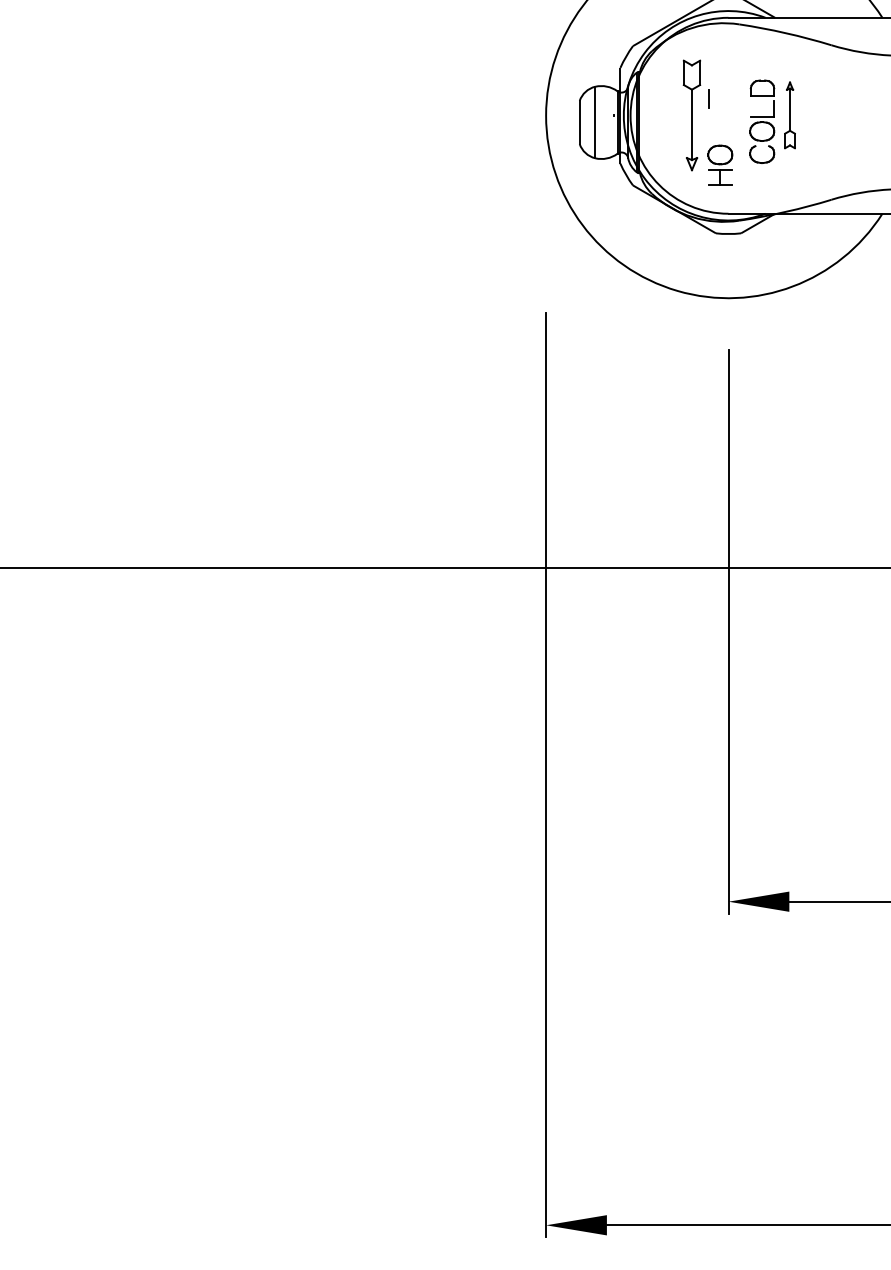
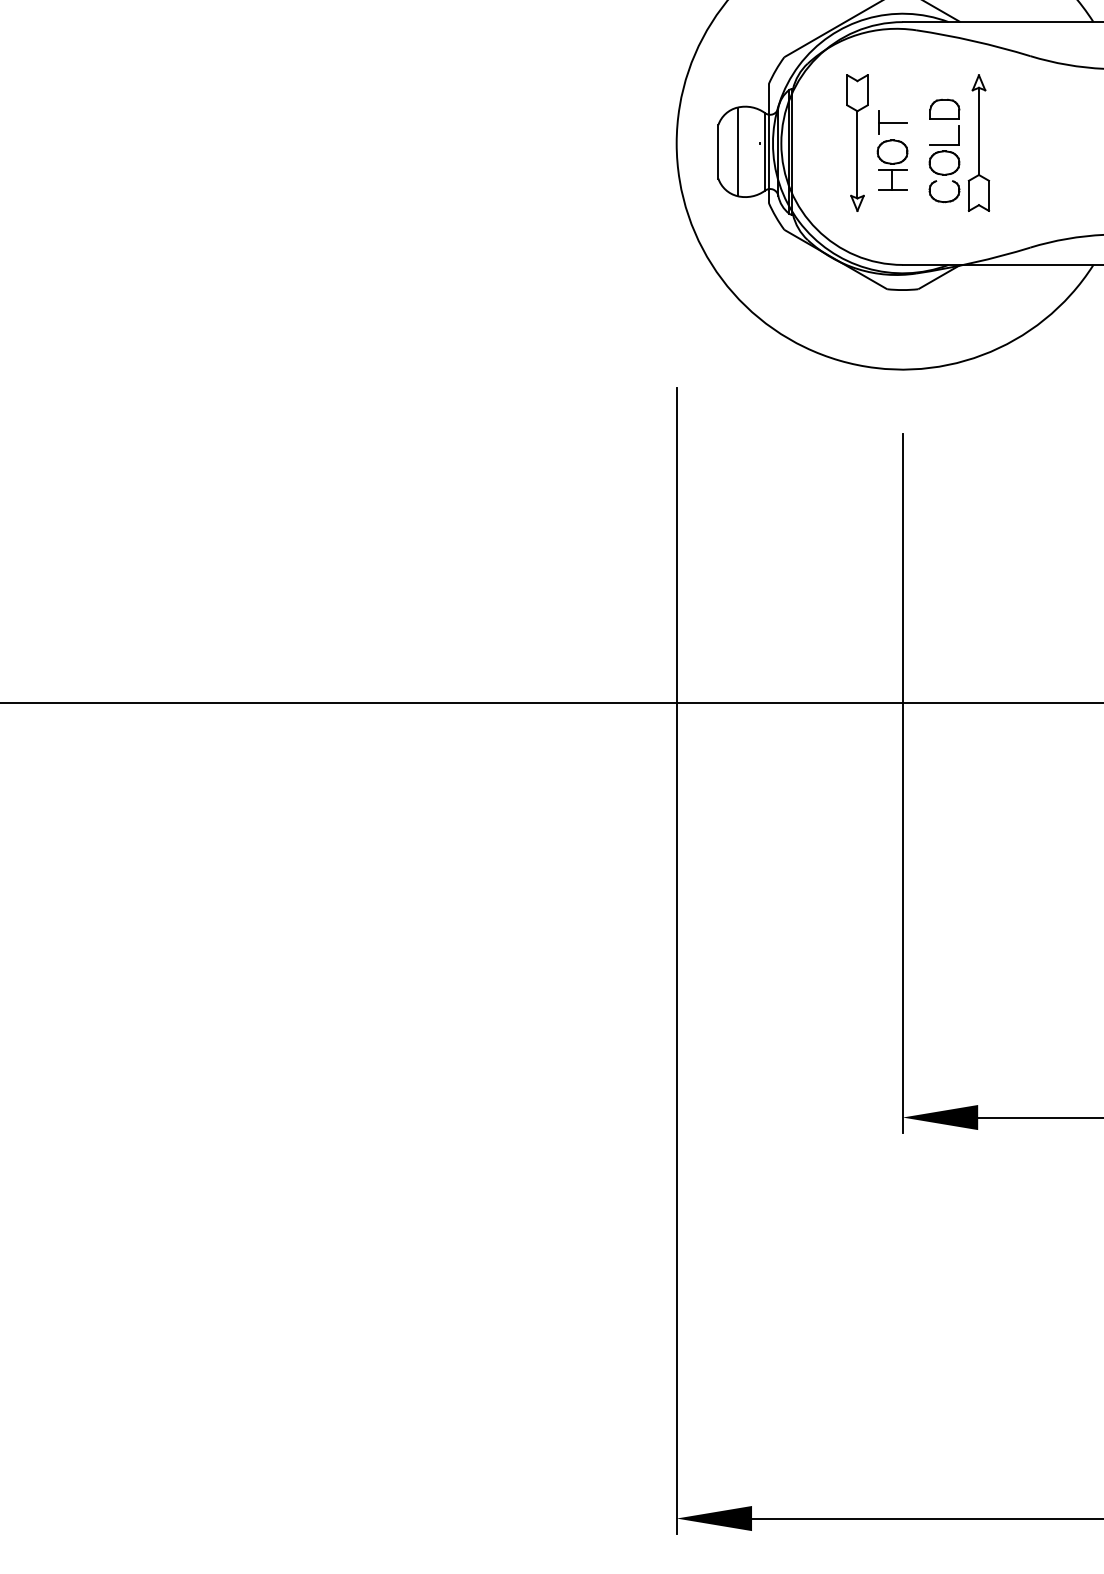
line: (720, 98) -> (892, 122), added
part: (789, 114) -> (978, 142), size x1.67
part: (720, 164) -> (892, 164), moved

